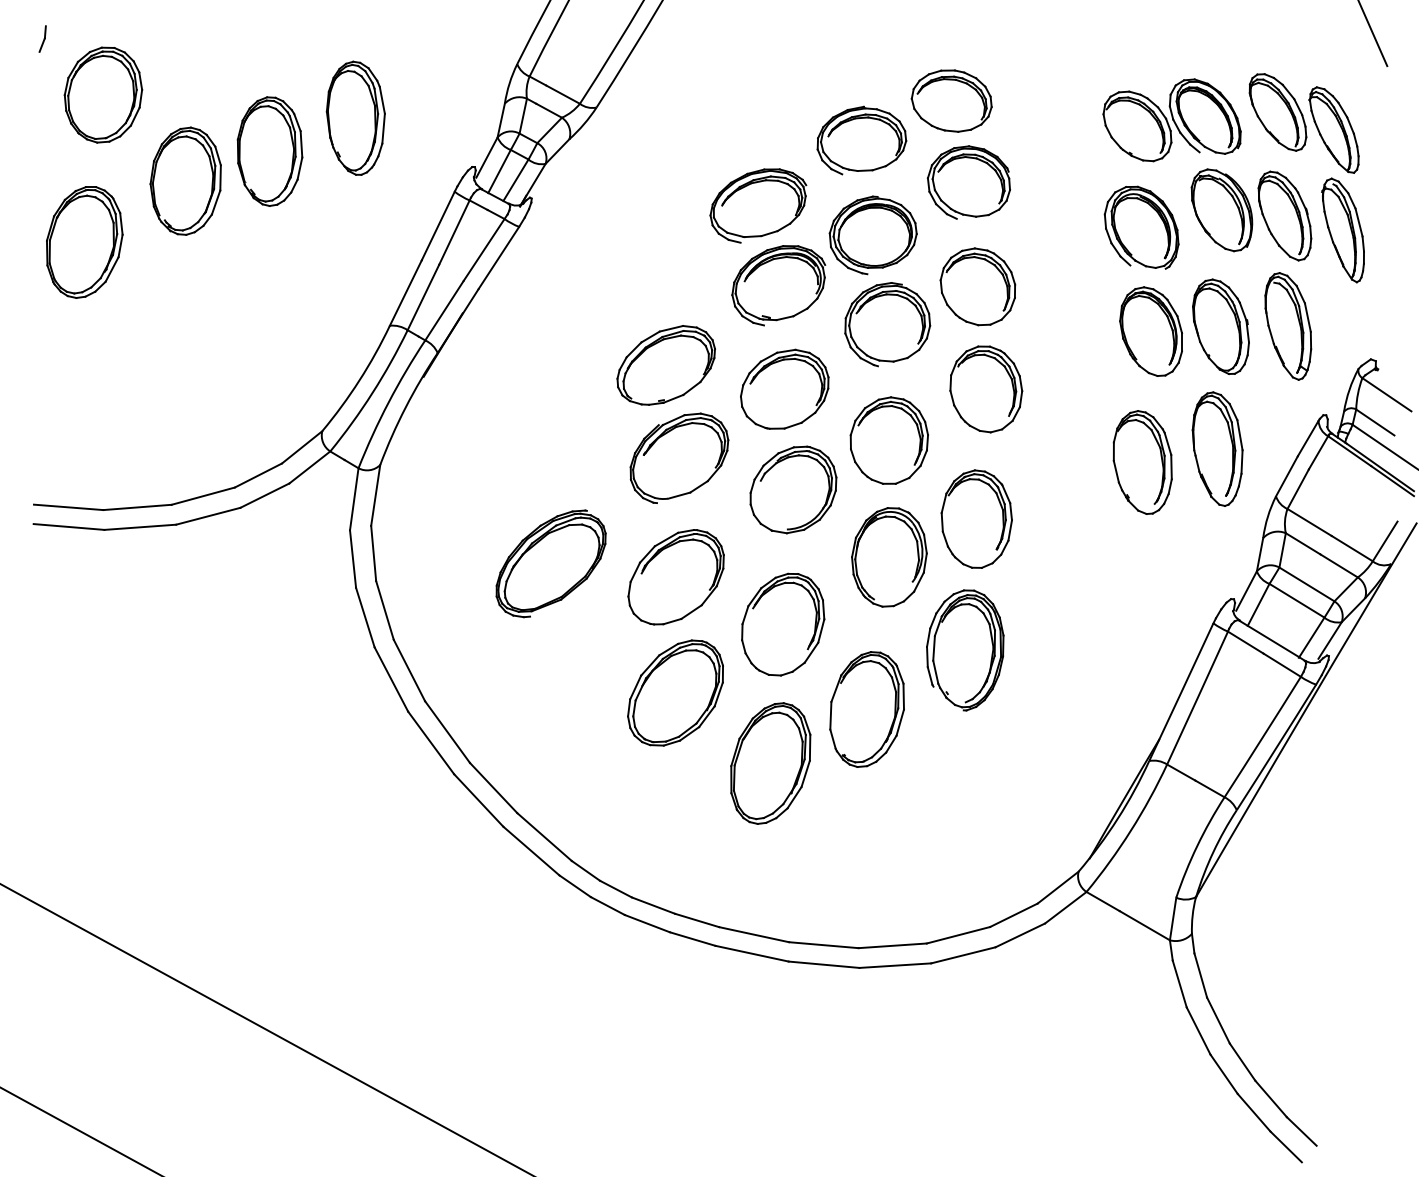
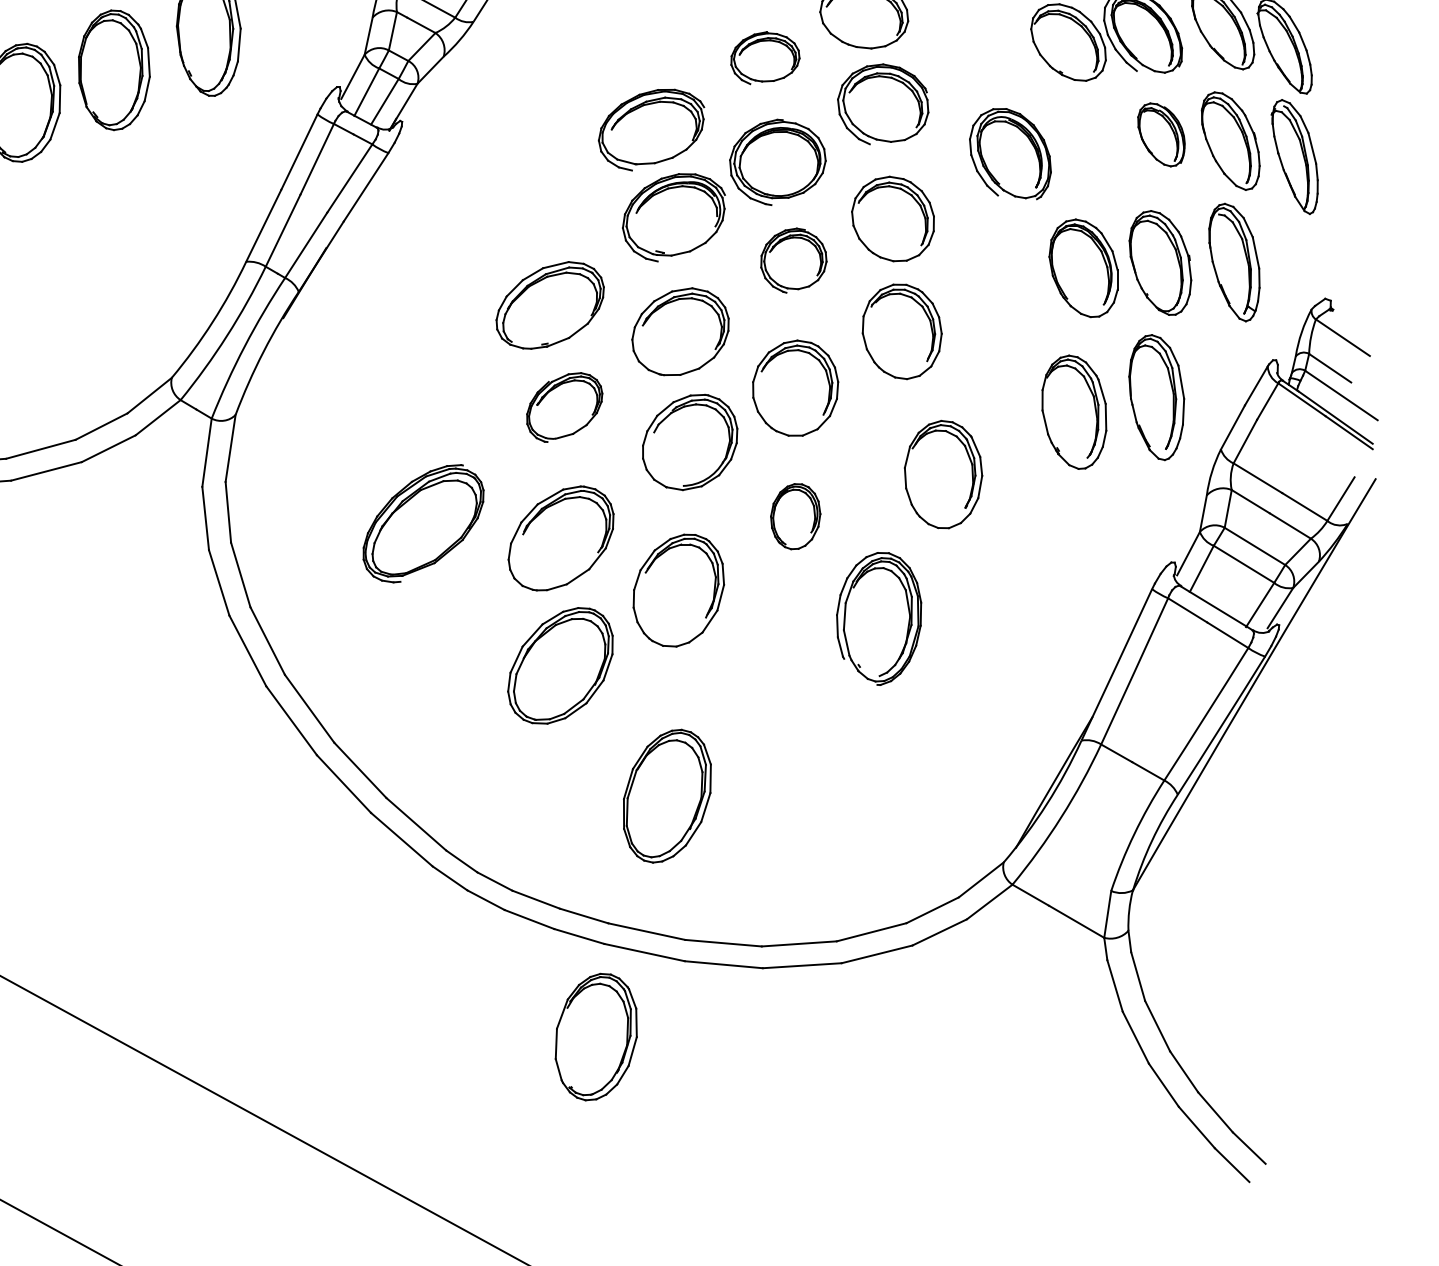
part: (861, 140) -> (764, 58), size x0.7
part: (1221, 210) -> (1160, 135), size x0.7
part: (1141, 227) -> (1010, 153), moved
part: (887, 324) -> (793, 260), size x0.7
part: (679, 457) -> (564, 406), size x0.7
part: (976, 518) -> (943, 473), moved
part: (889, 557) -> (795, 516), size x0.6
part: (866, 709) -> (595, 1037), moved
part: (770, 763) -> (667, 796), moved

